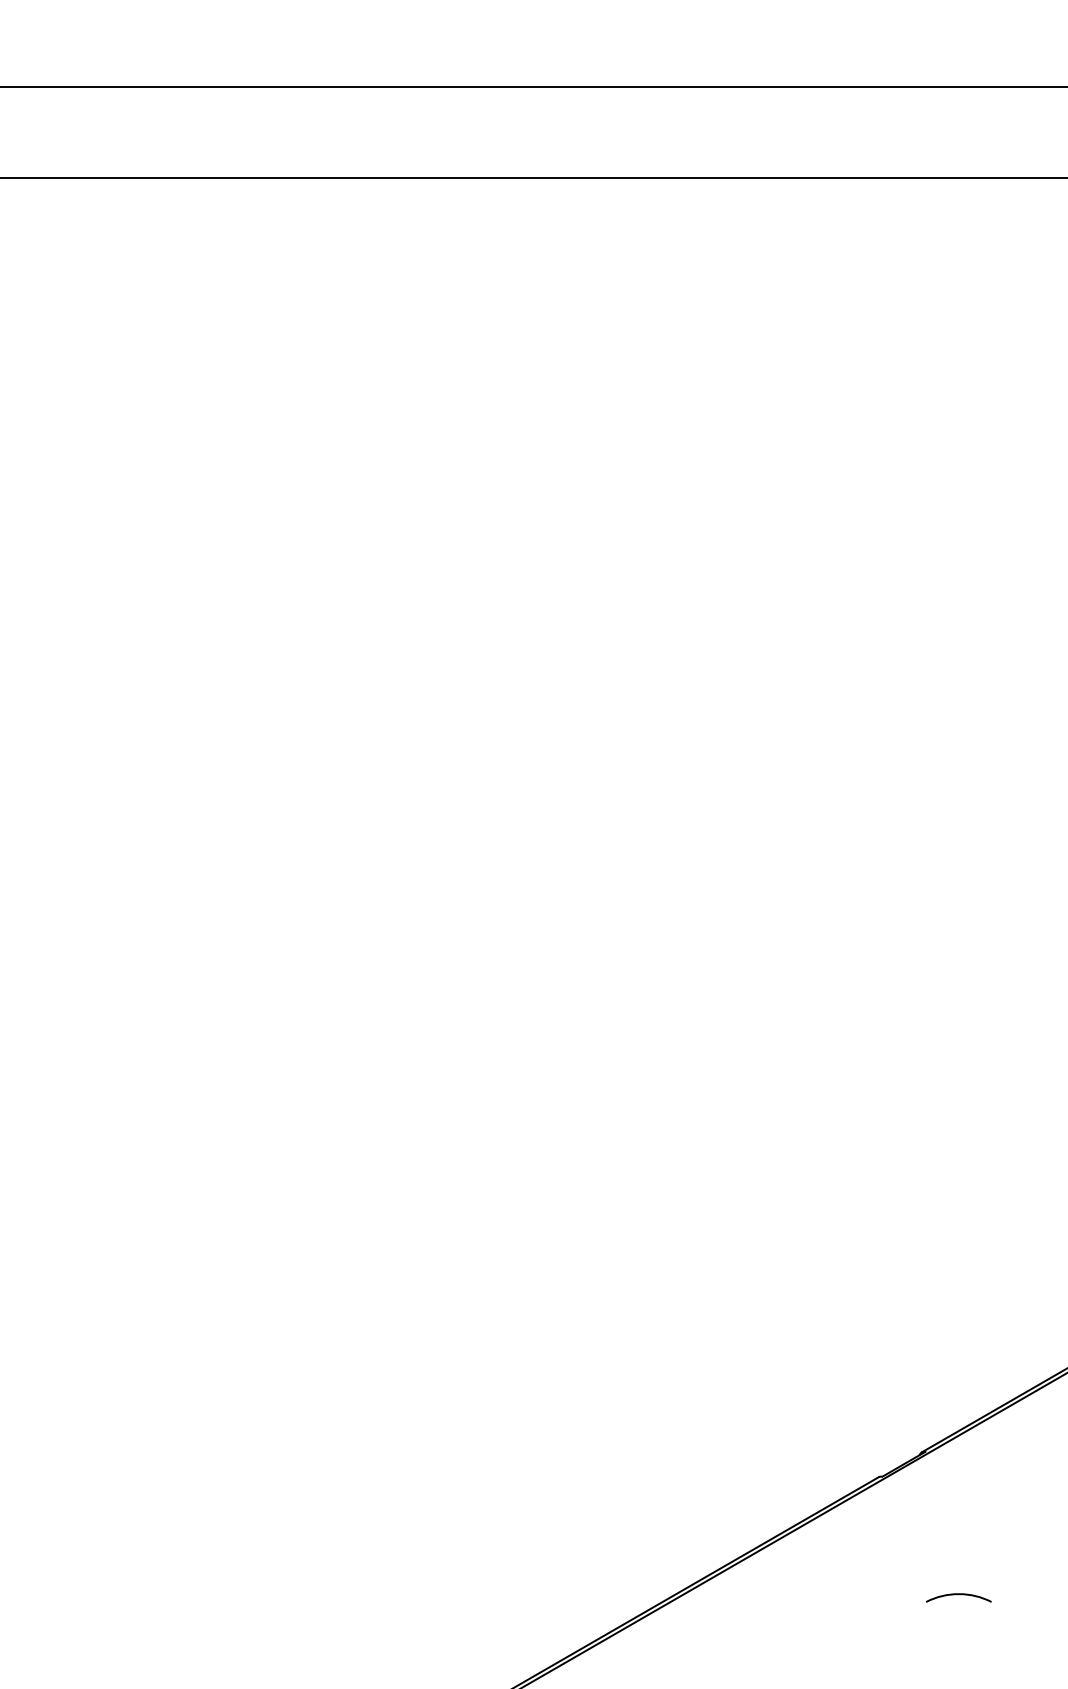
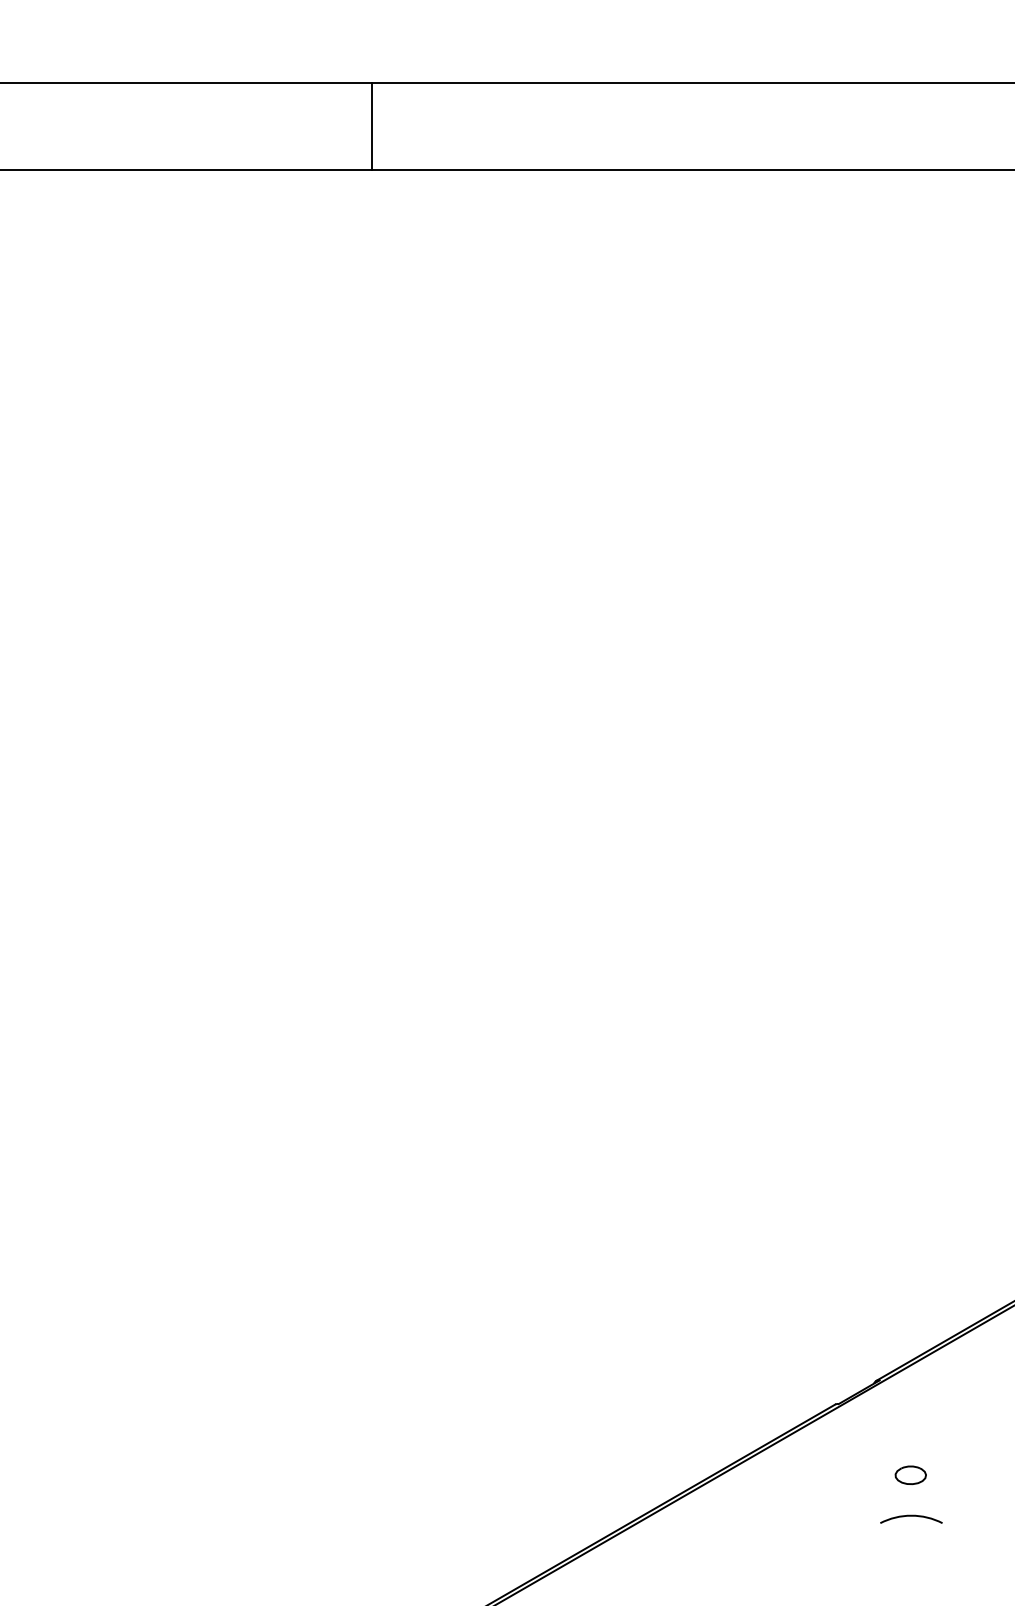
line: (392, 131) -> (372, 125), added
part: (957, 1551) -> (910, 1475), added

